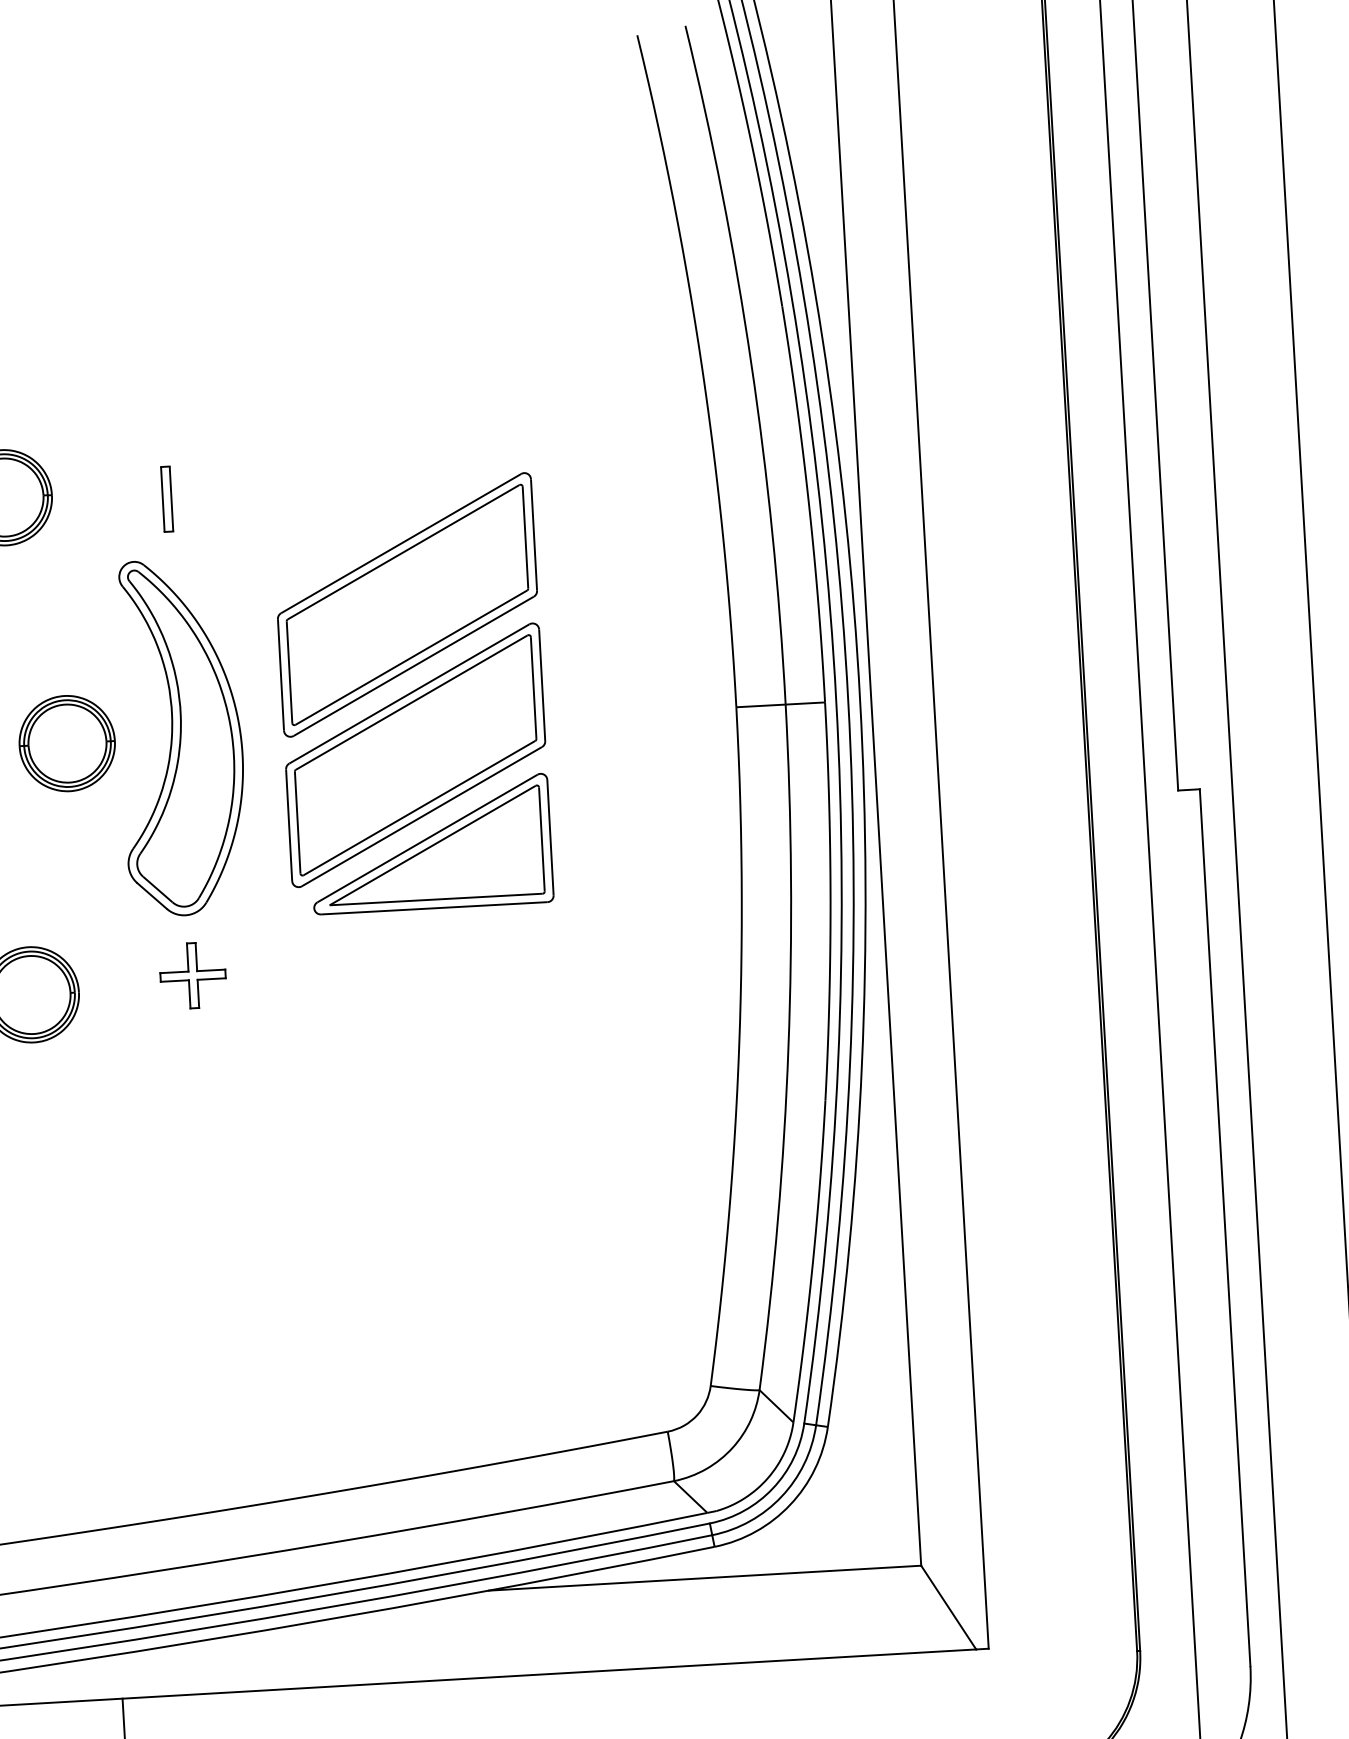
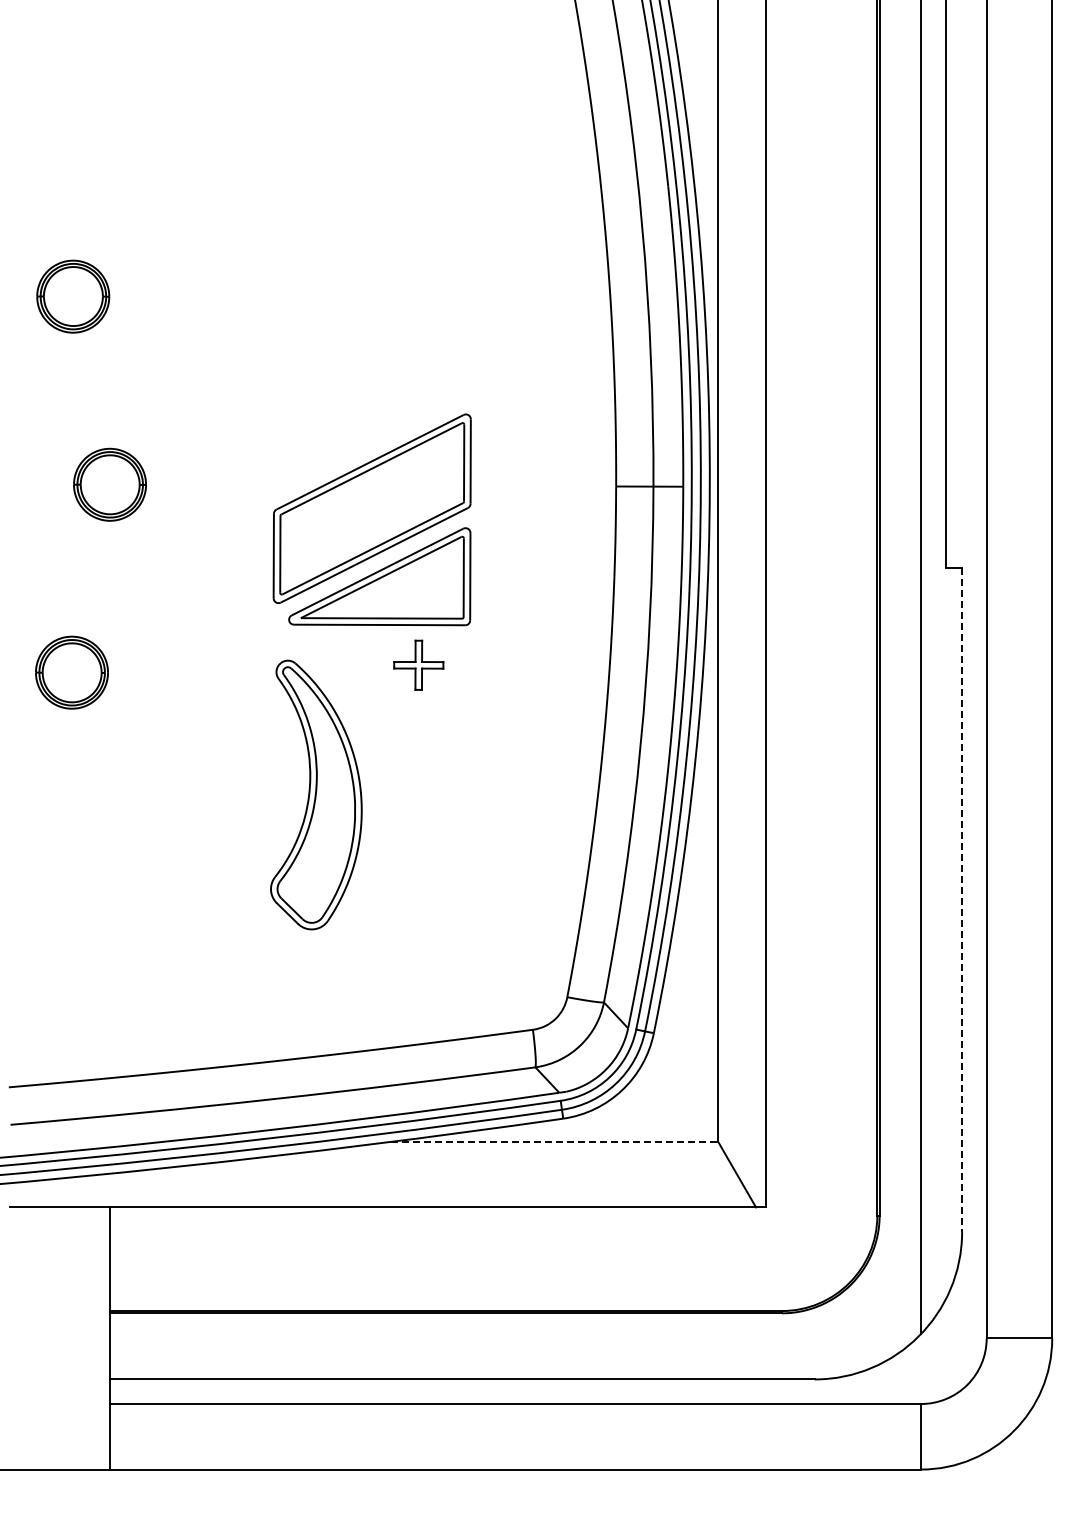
part: (166, 498) -> (195, 304), removed
part: (407, 604) -> (372, 394), removed
part: (181, 736) -> (316, 794), moved
part: (192, 974) -> (418, 664), moved
line: (1225, 1228) -> (962, 900), solid -> dashed
line: (704, 1577) -> (554, 1141), solid -> dashed

